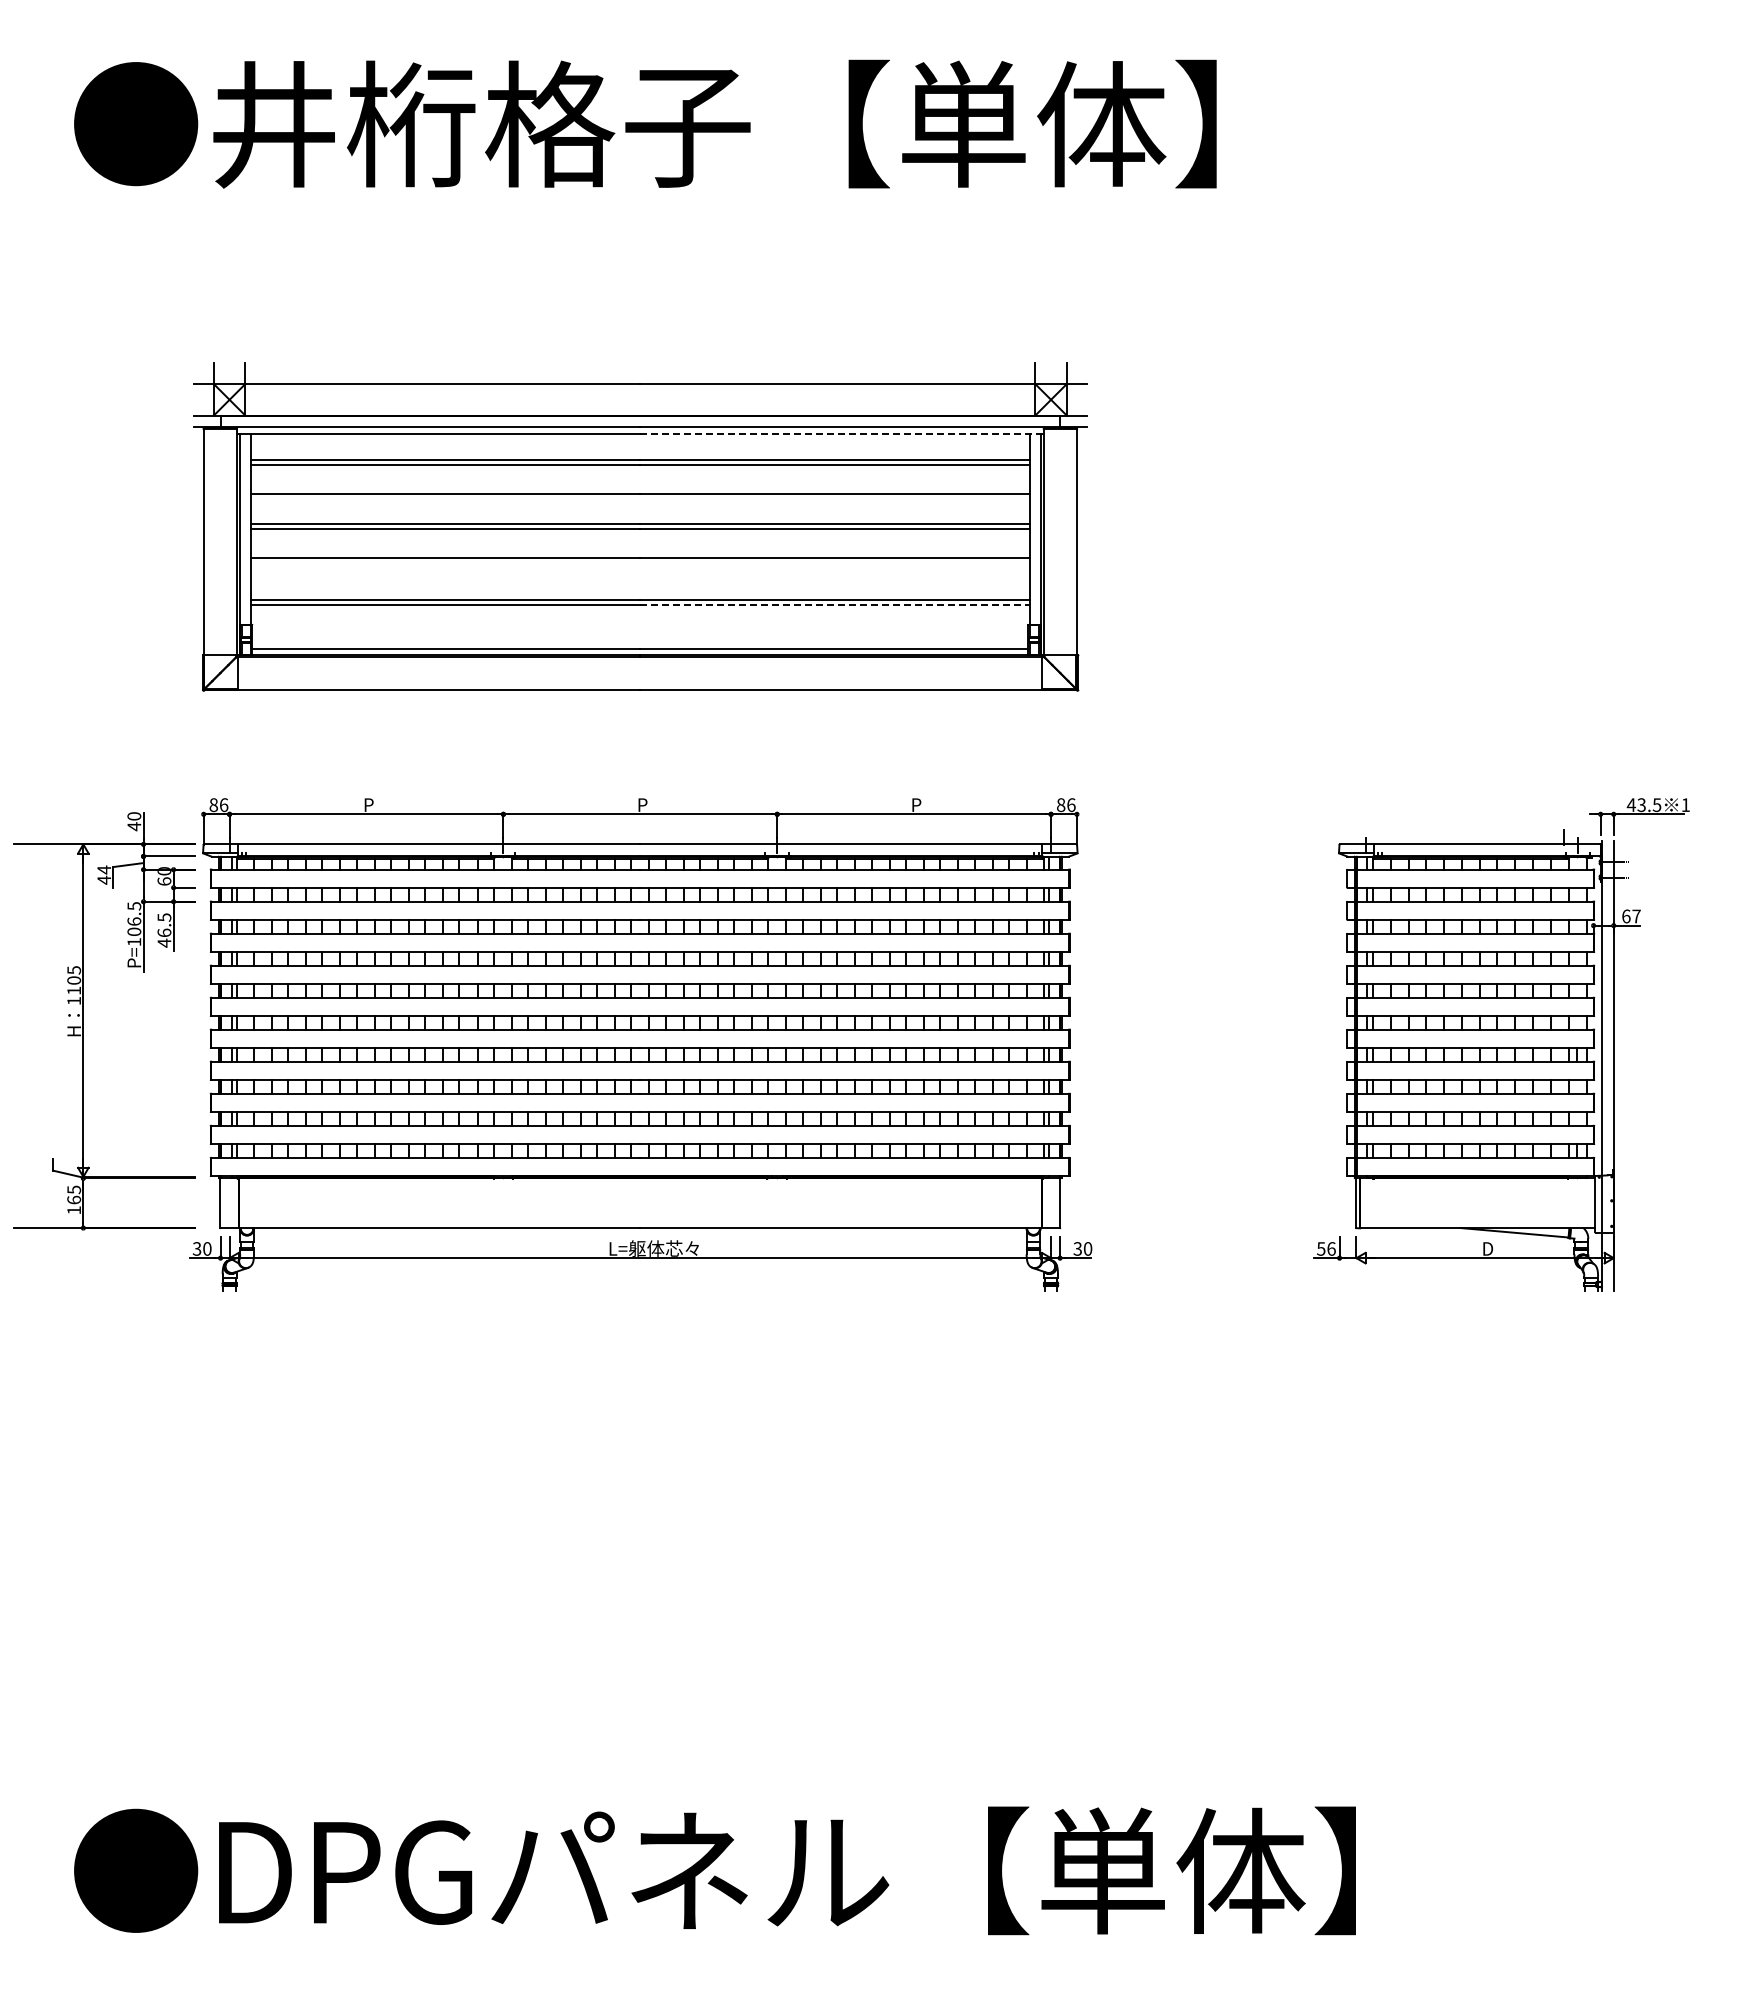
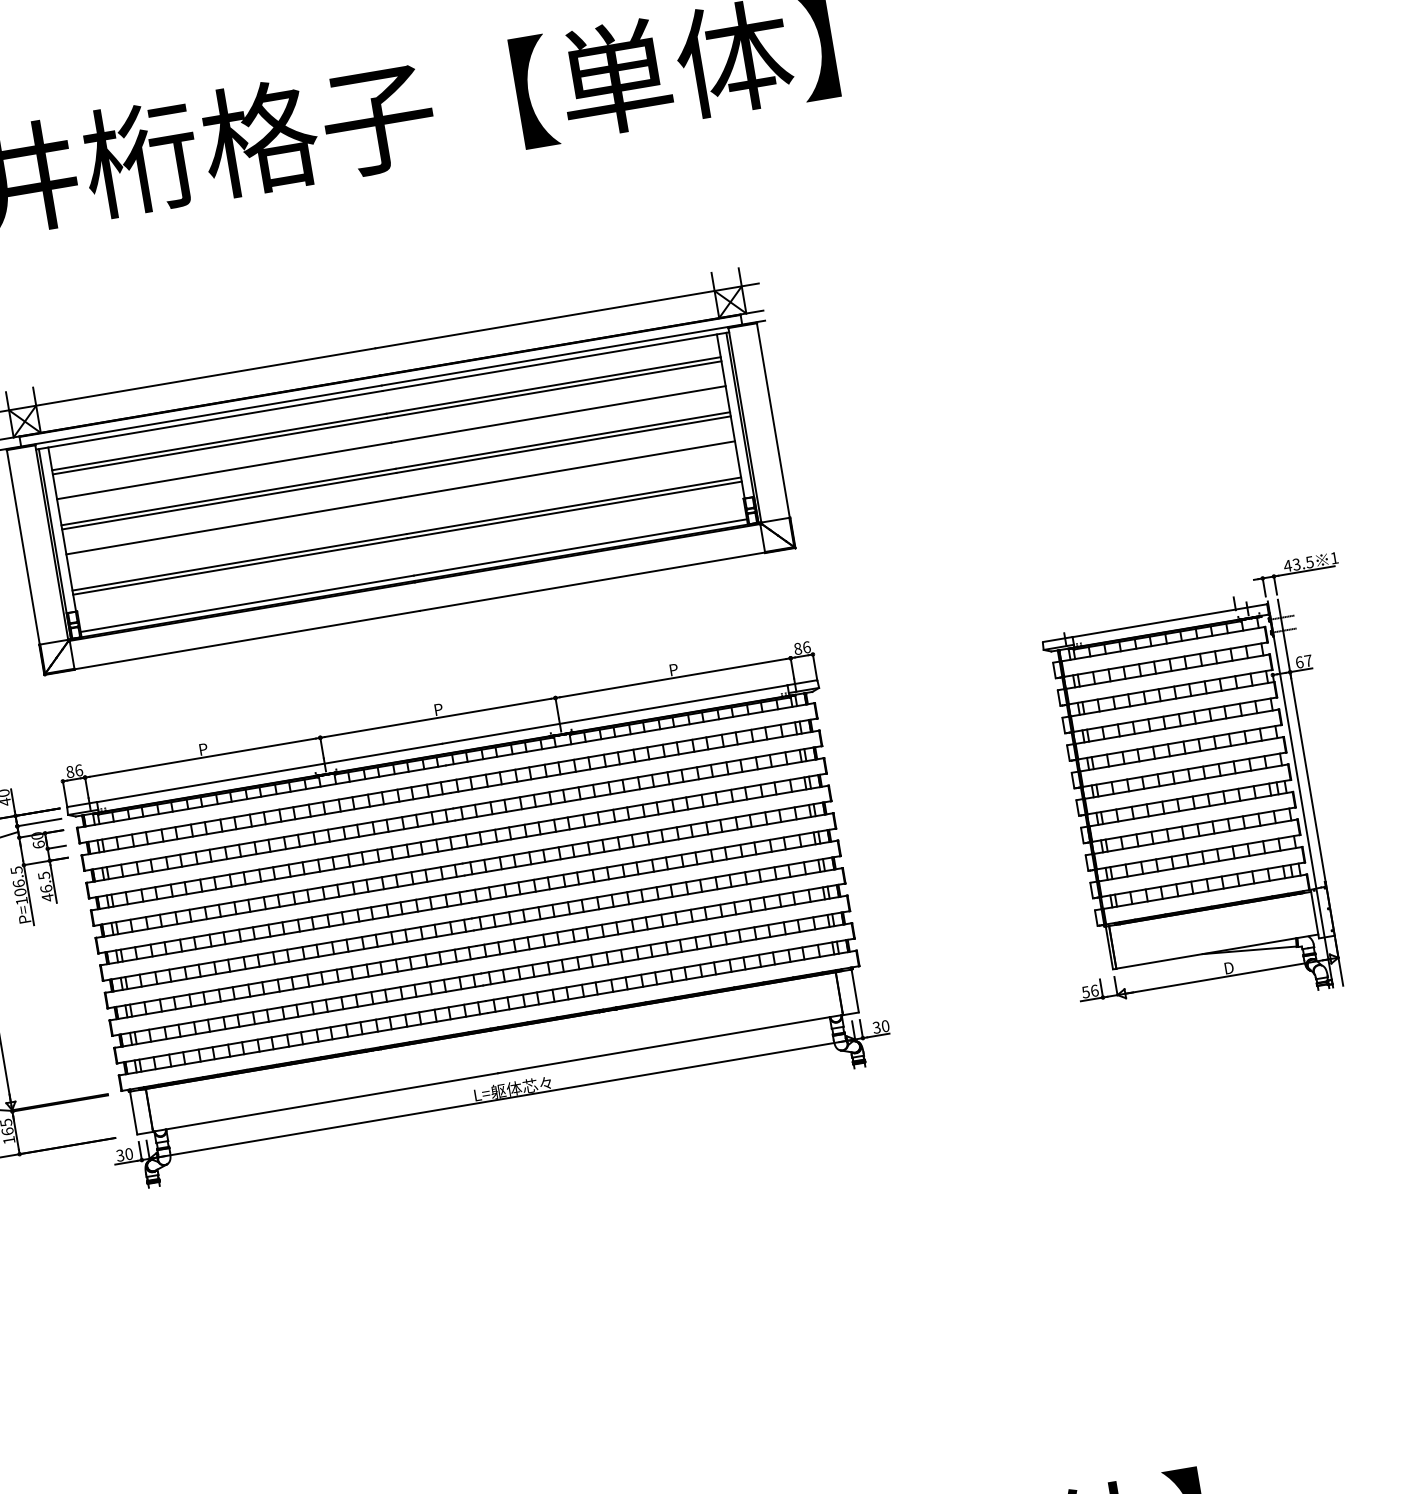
line: (842, 433) -> (556, 361), dashed -> solid
line: (834, 605) -> (574, 510), dashed -> solid

